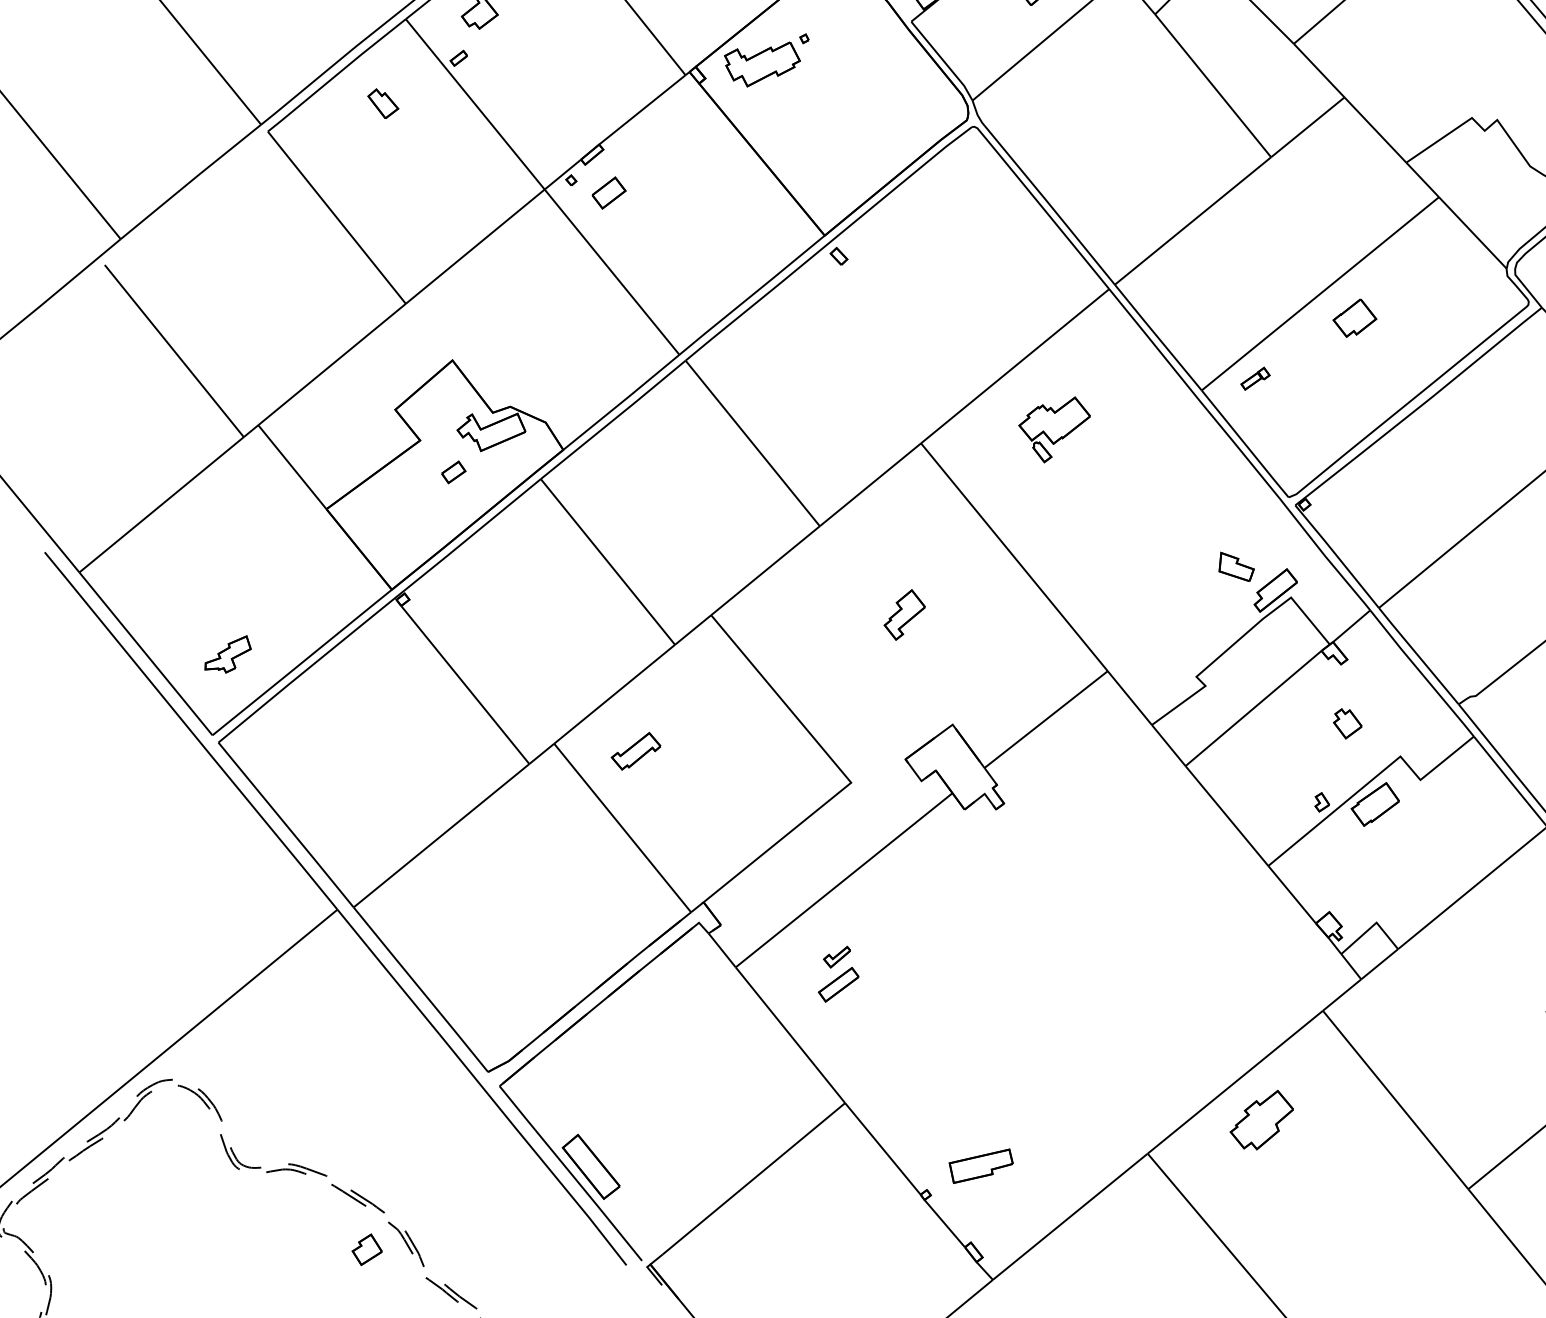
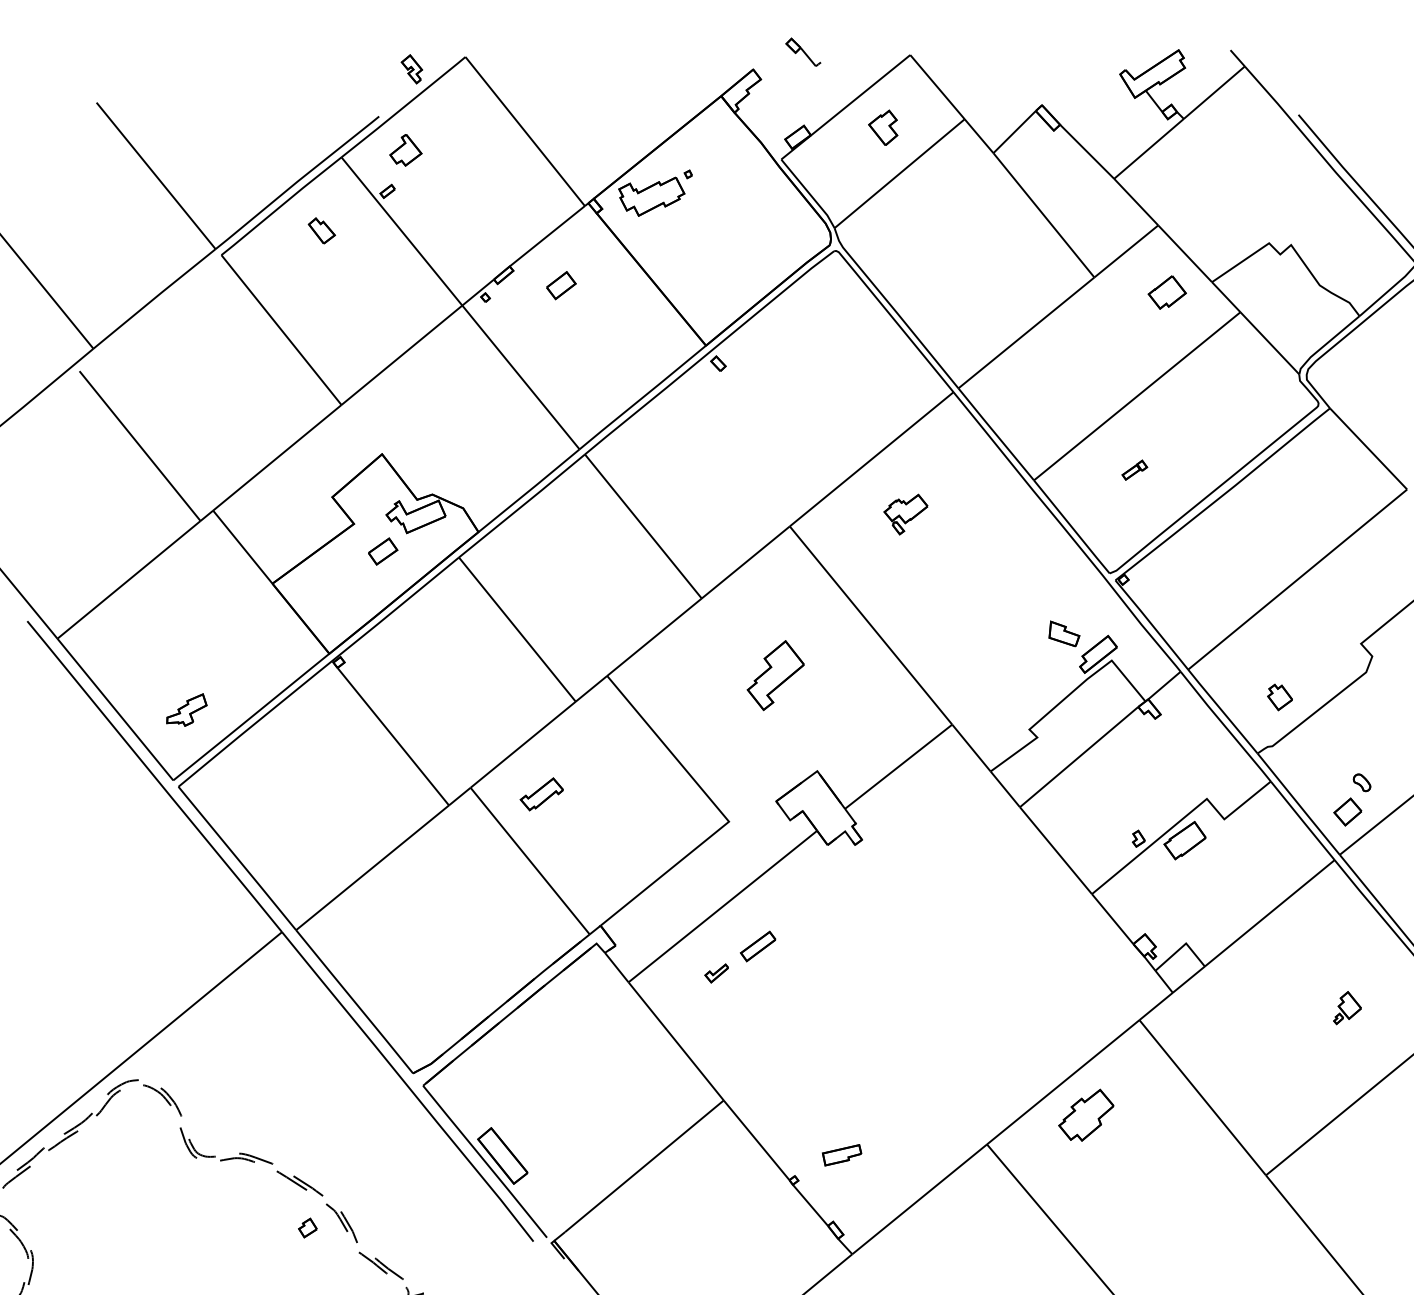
part: (609, 192) -> (561, 285), moved
part: (1353, 318) -> (1166, 292), moved
part: (1255, 377) -> (1134, 469), moved
part: (1054, 429) -> (905, 514), size x0.7
part: (454, 472) -> (383, 551), size x1.4
part: (904, 614) -> (775, 675), size x1.6
part: (1347, 723) -> (1279, 697), moved
part: (839, 984) -> (758, 946), moved
part: (980, 1165) -> (841, 1154), size x0.7
part: (366, 1249) -> (307, 1227), size x0.7

